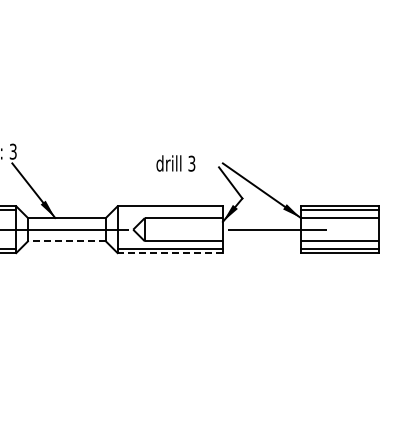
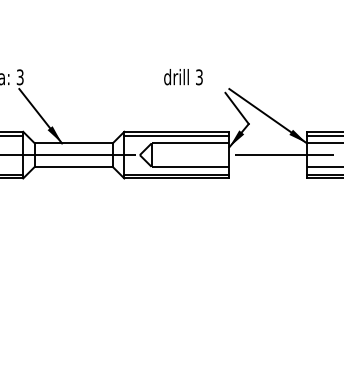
text: (175, 163) -> (183, 77), moved
line: (169, 210) -> (176, 135), added
line: (66, 241) -> (73, 166), dashed -> solid
line: (170, 253) -> (177, 178), dashed -> solid

